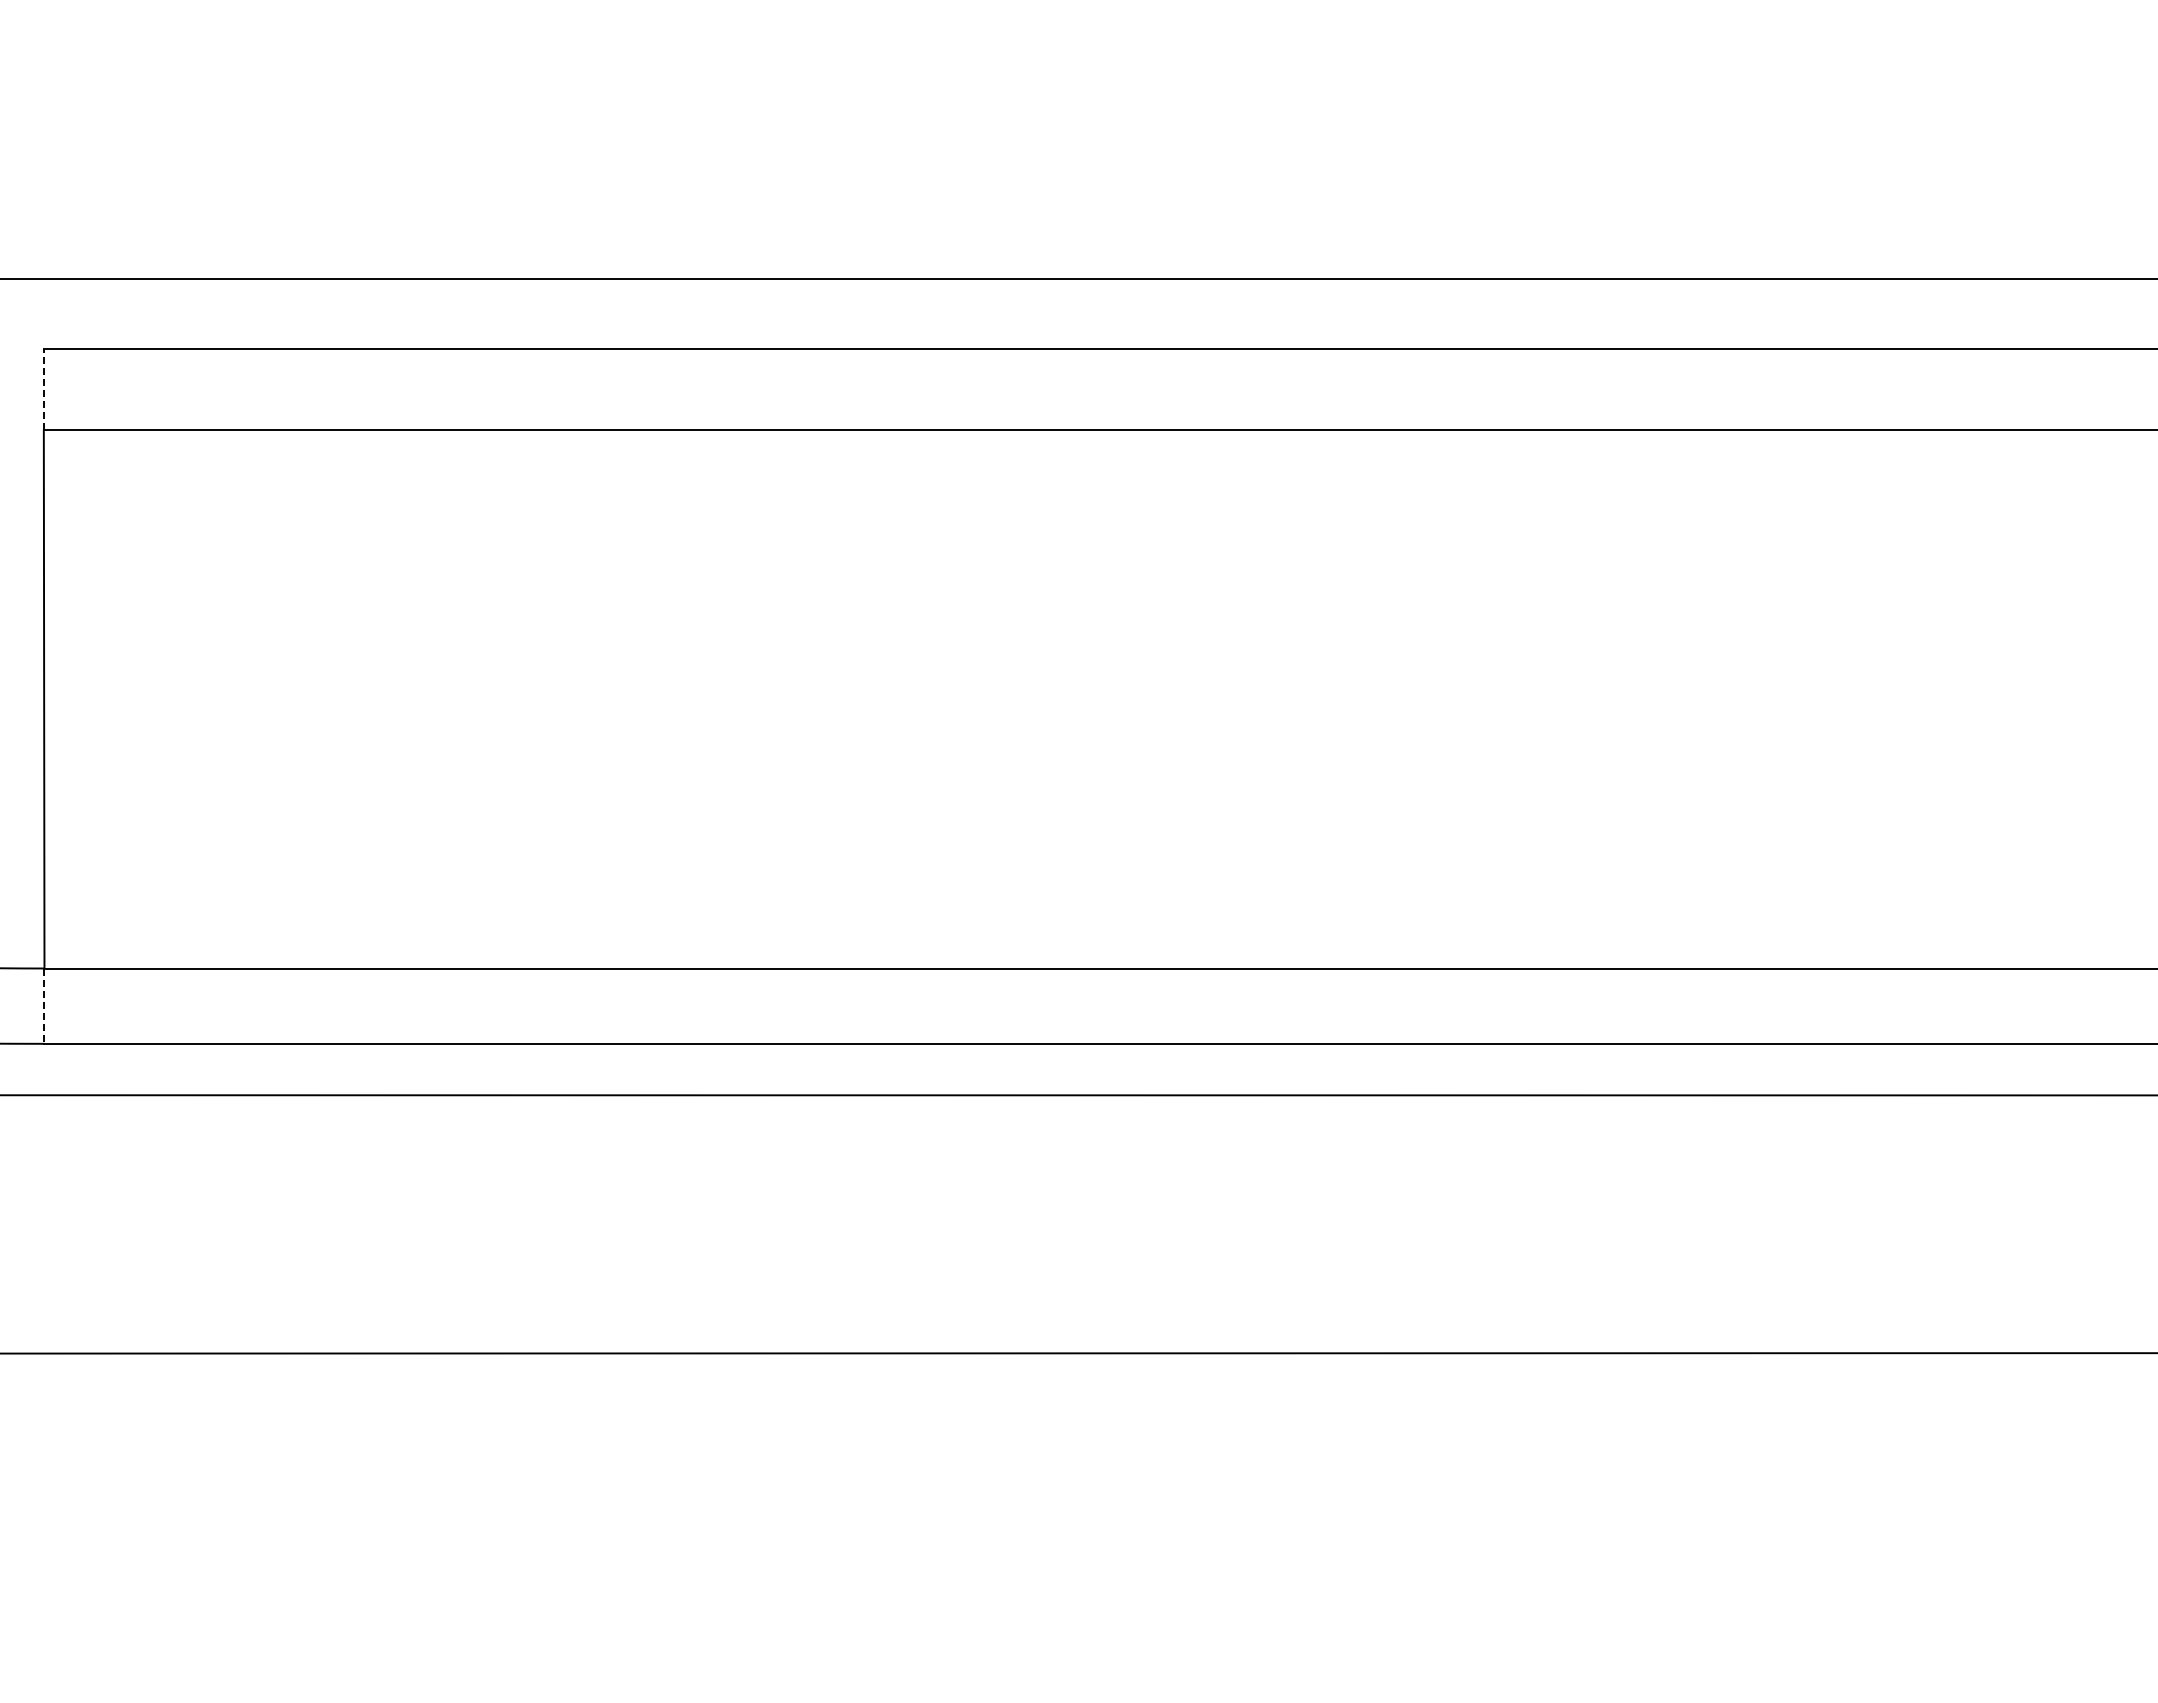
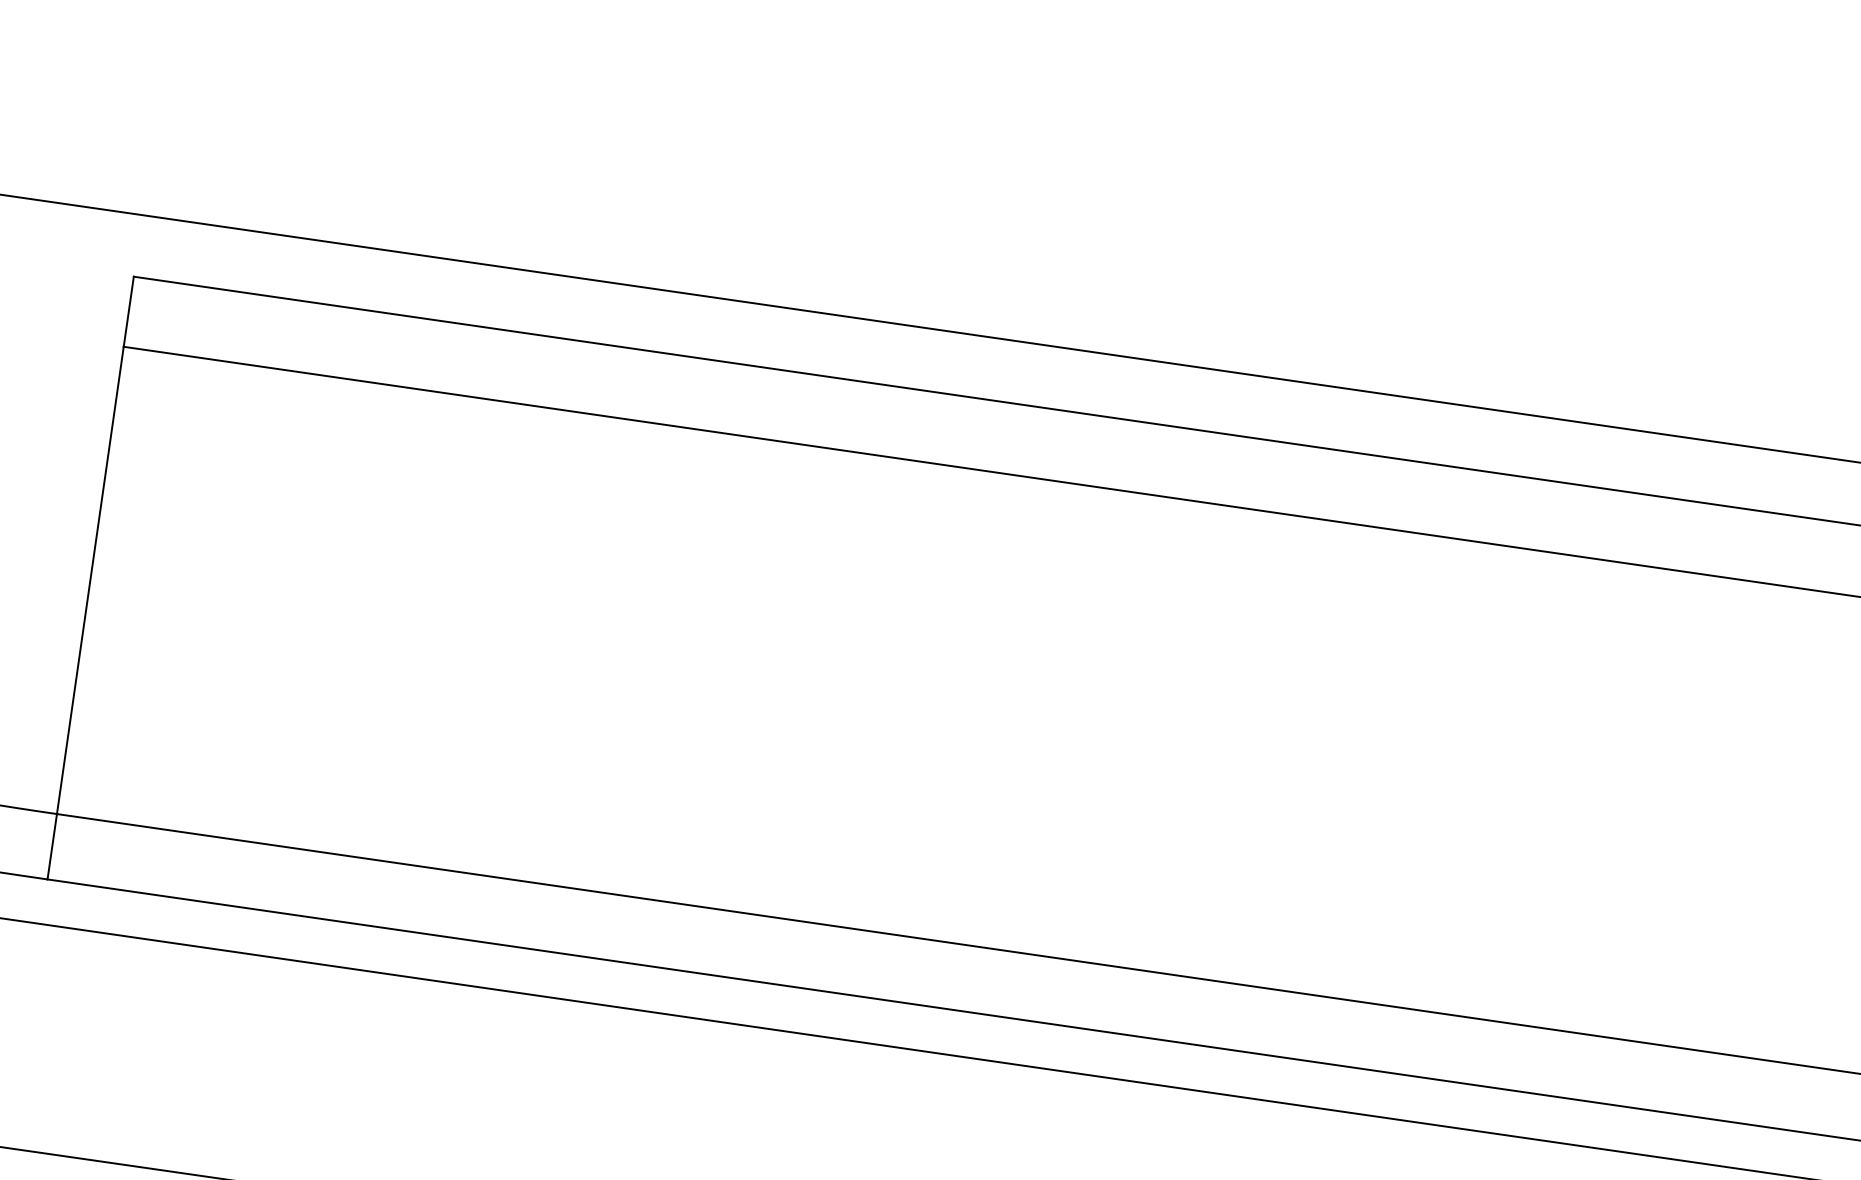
line: (43, 389) -> (128, 311), dashed -> solid
line: (44, 1006) -> (52, 847), dashed -> solid

